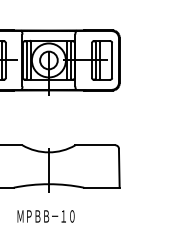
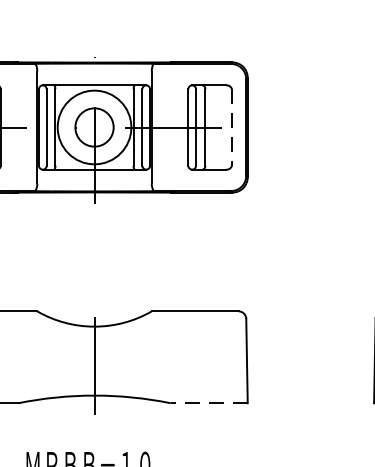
line: (112, 60) -> (232, 127), solid -> dashed
line: (101, 187) -> (208, 402), solid -> dashed

